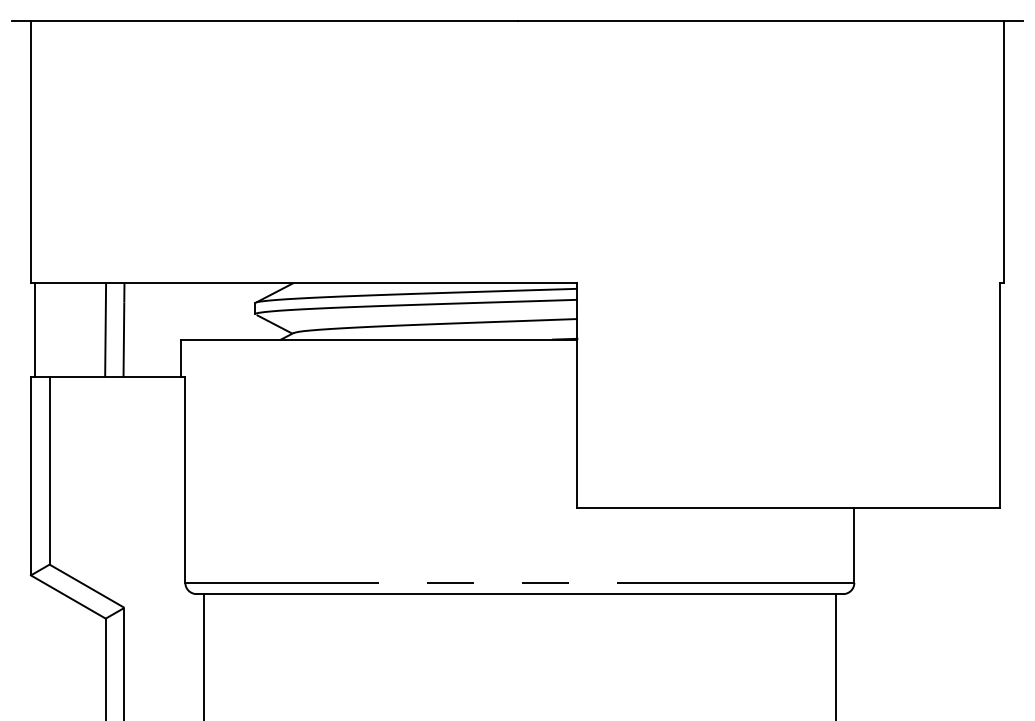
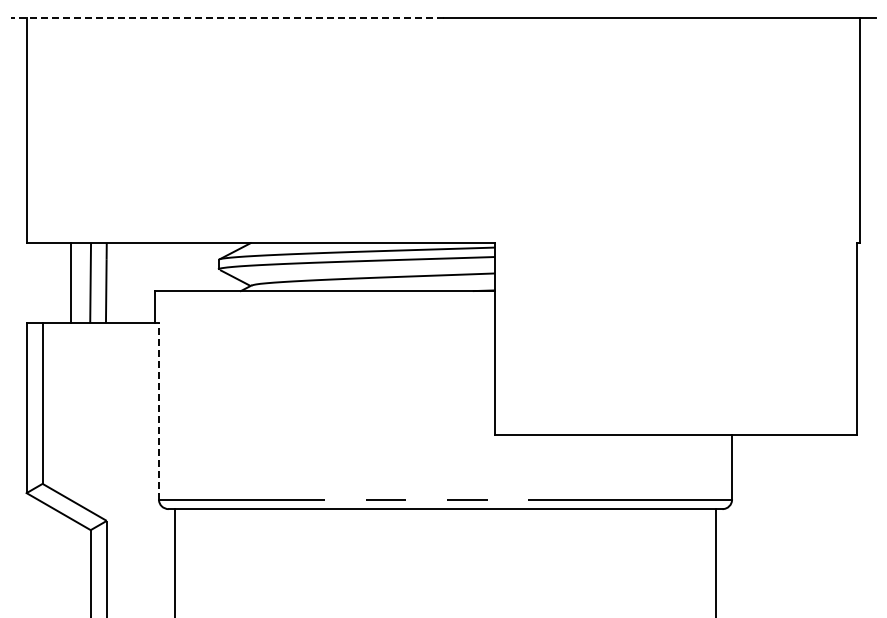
line: (264, 21) -> (226, 18), solid -> dashed
line: (34, 329) -> (70, 282), moved
line: (184, 478) -> (158, 410), solid -> dashed

